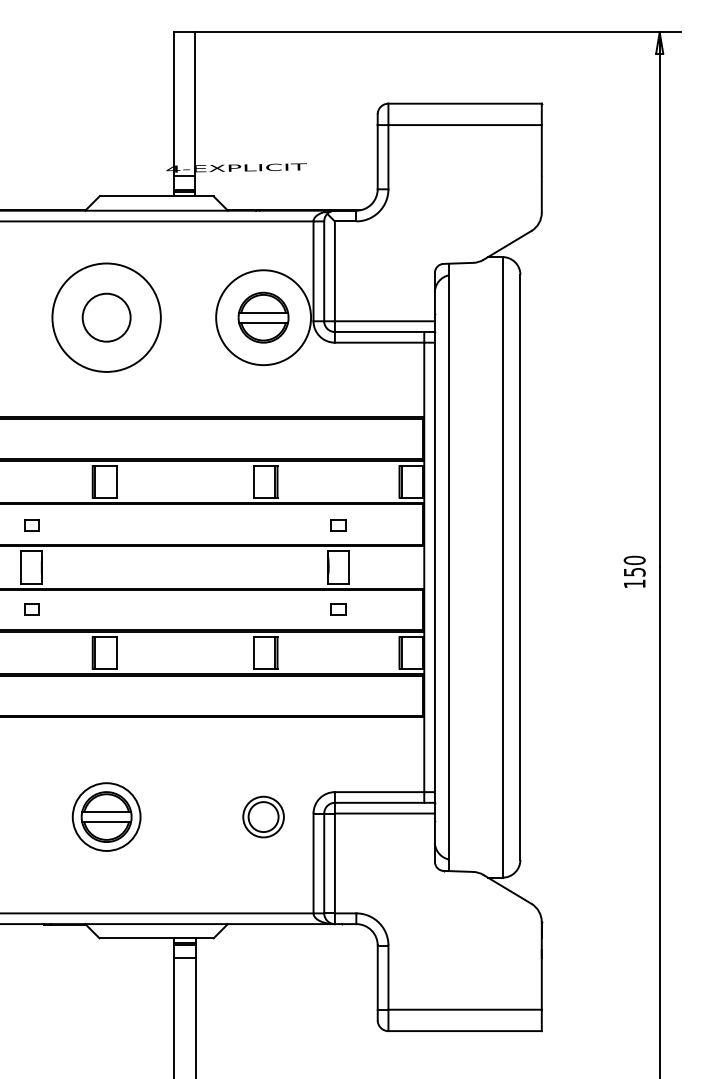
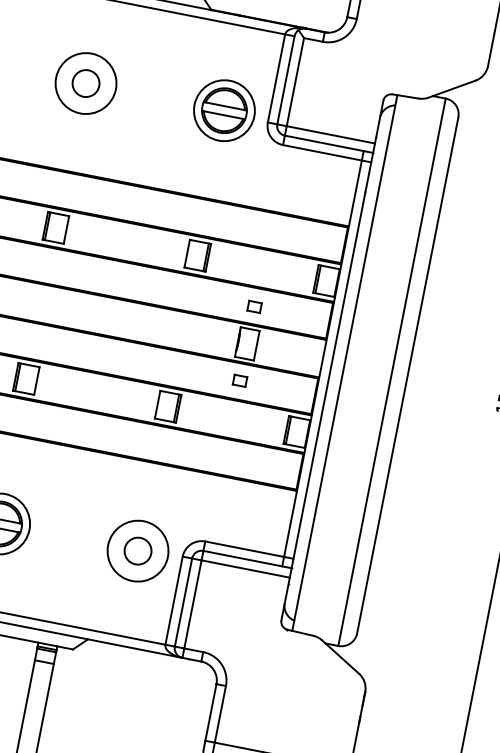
circle: (106, 317) -> (85, 83), size x0.62
circle: (106, 317) -> (85, 83), size x0.62
circle: (263, 317) -> (224, 110), size x0.71
circle: (263, 816) -> (138, 550), size x1.67

